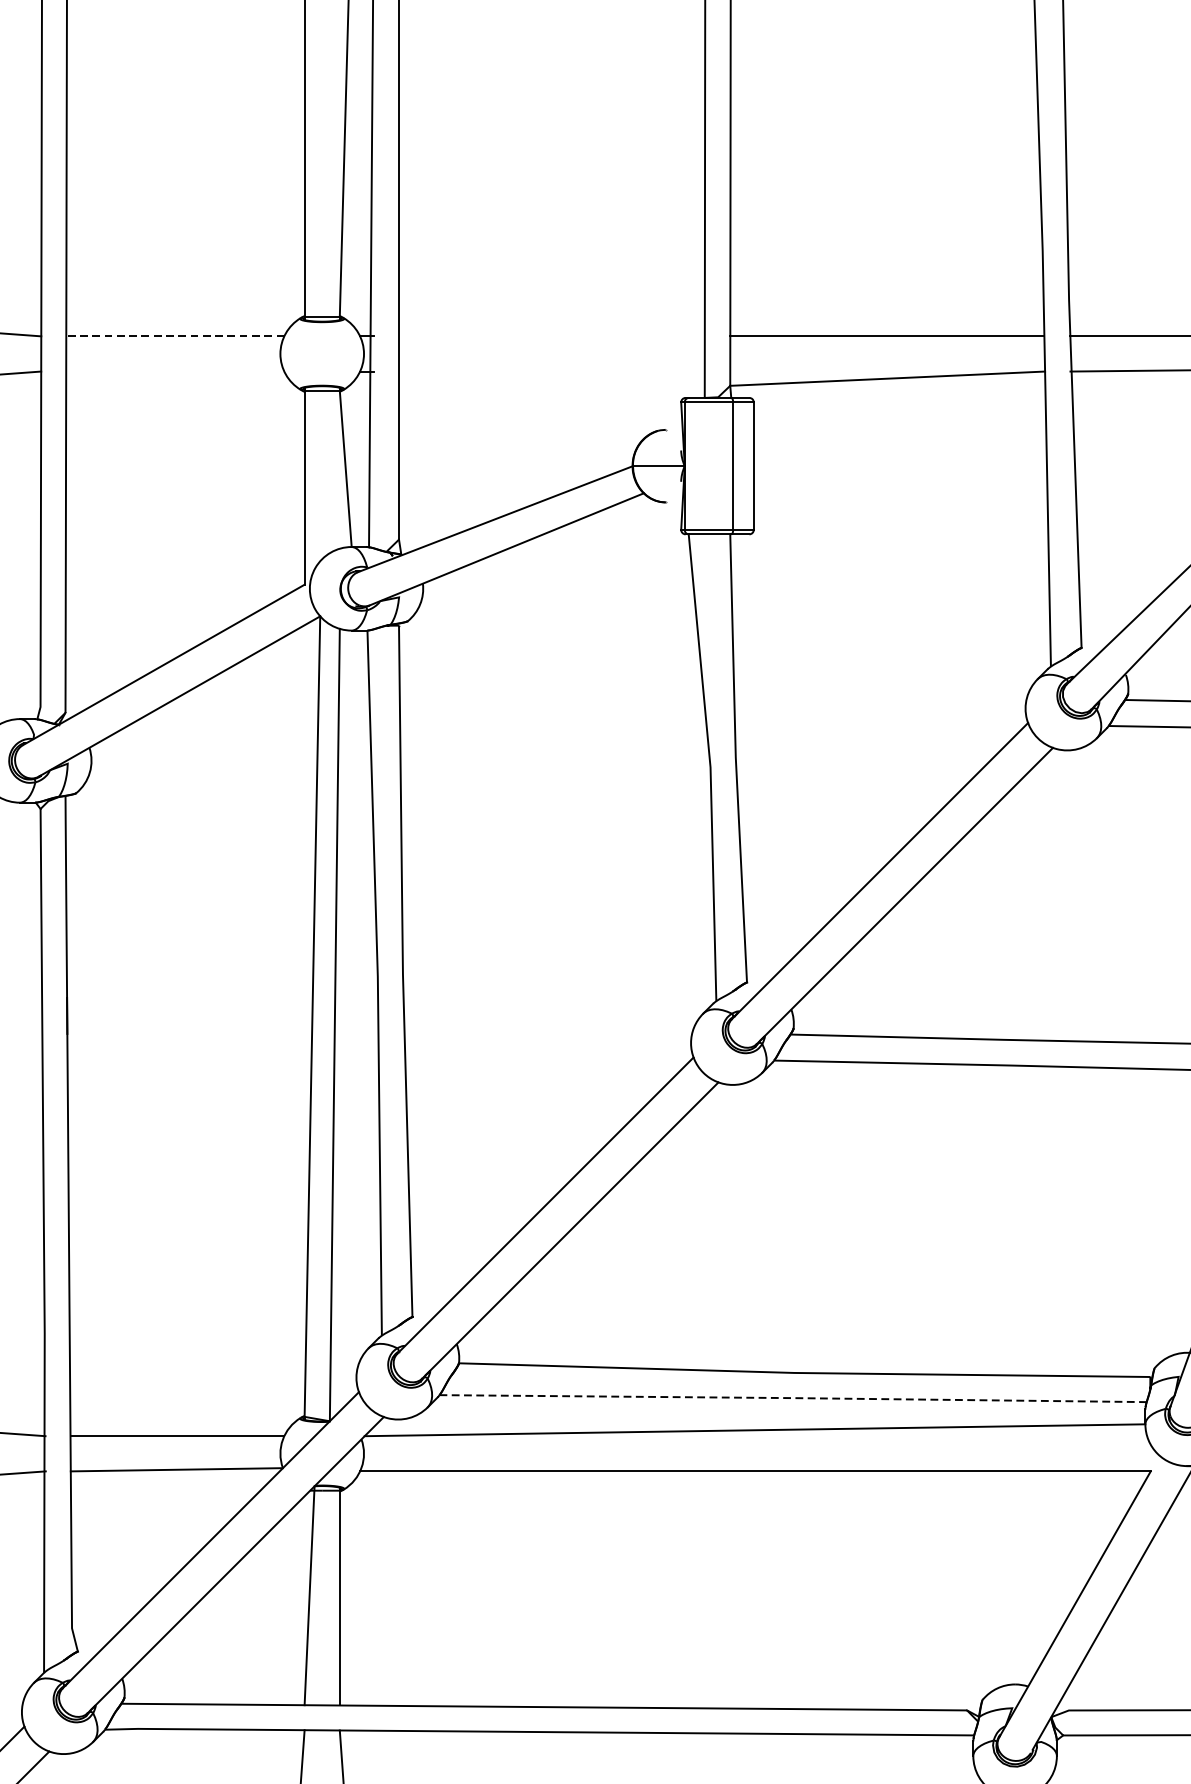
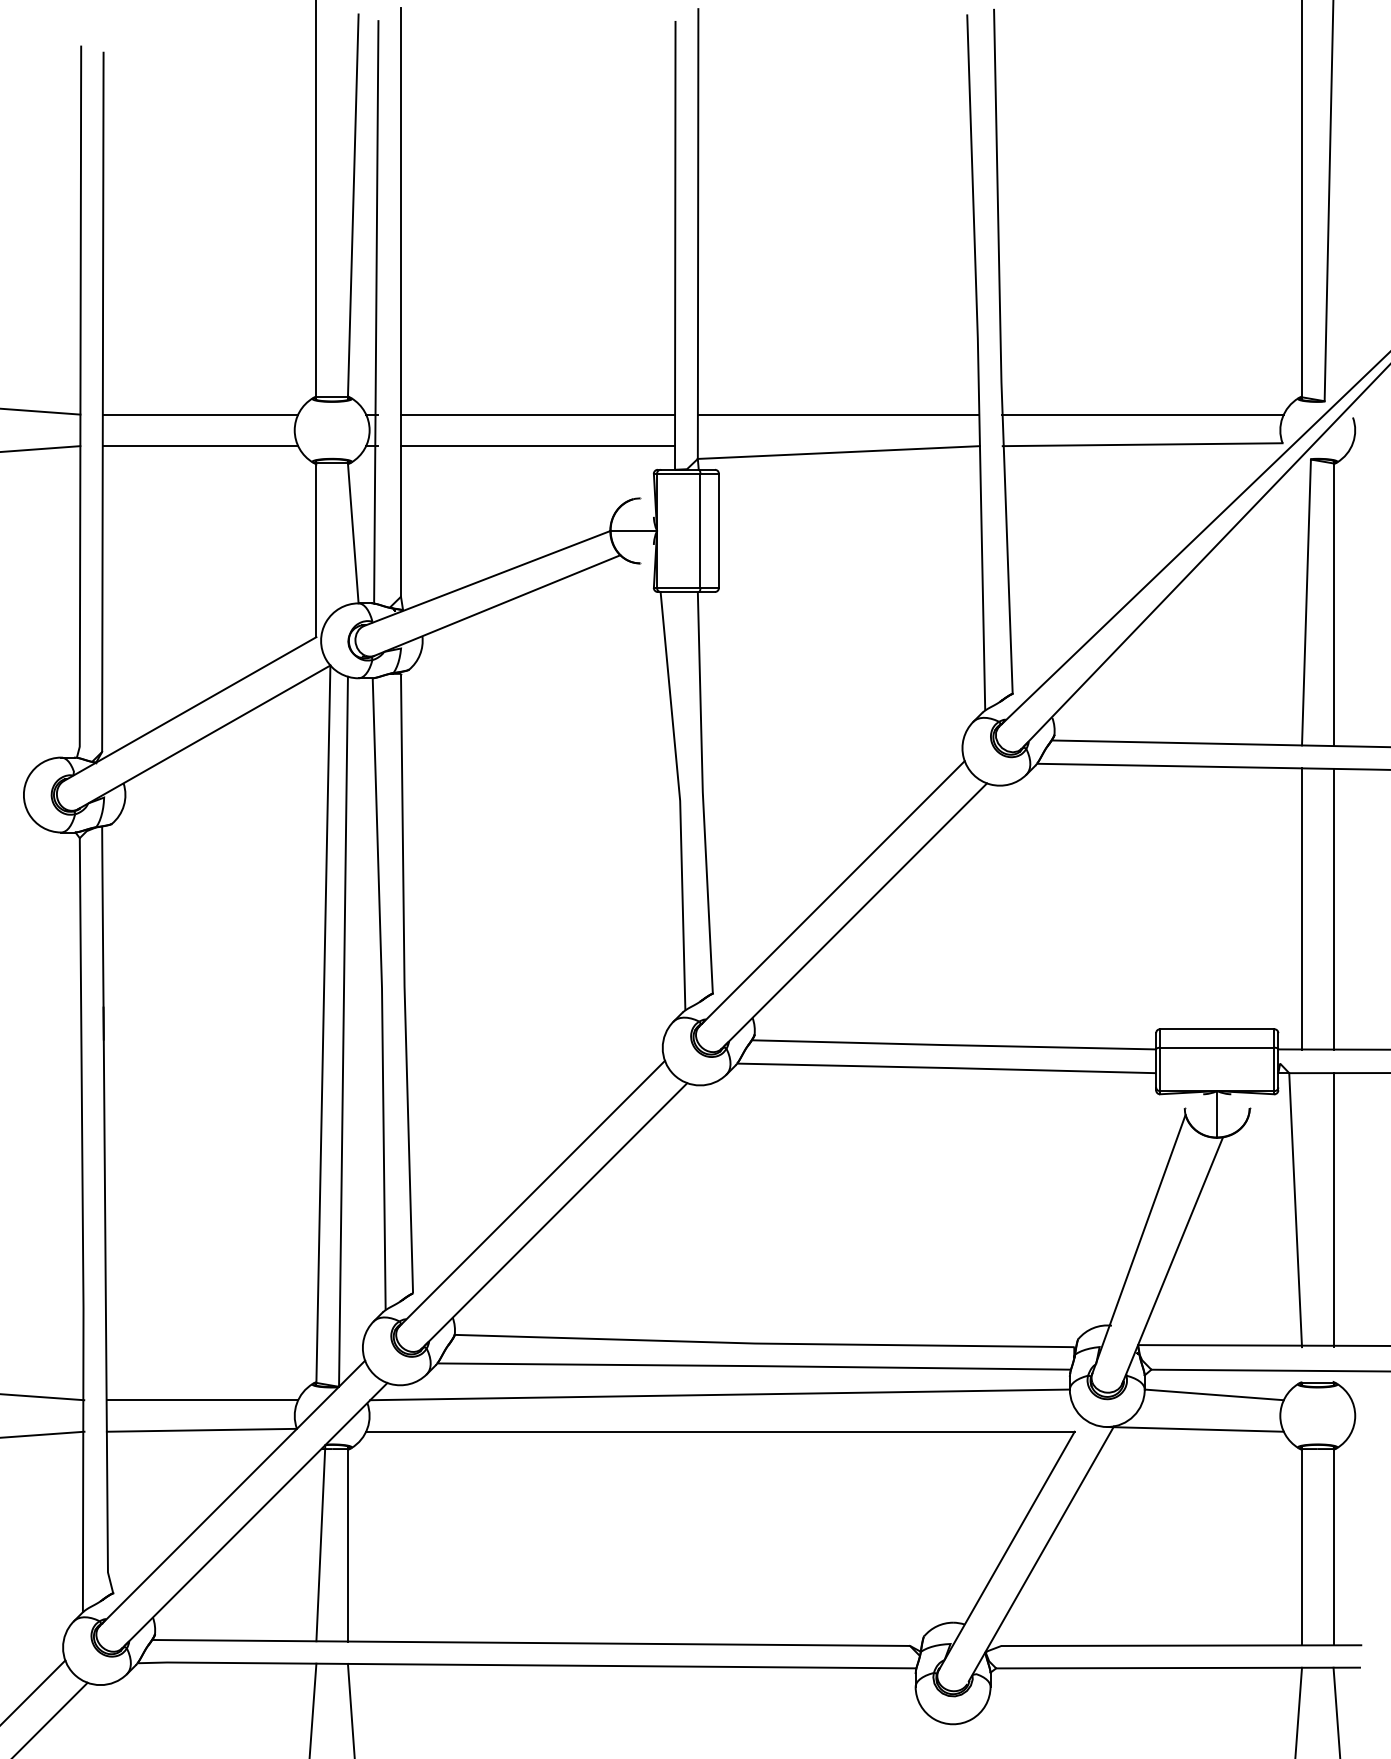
line: (175, 336) -> (200, 414), dashed -> solid
line: (552, 336) -> (538, 414), added
line: (175, 371) -> (200, 446), added
line: (552, 371) -> (538, 446), added
line: (794, 1398) -> (755, 1366), dashed -> solid

